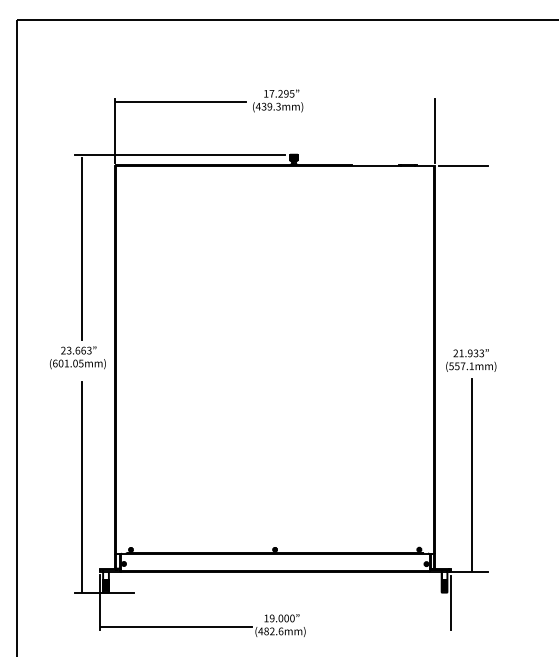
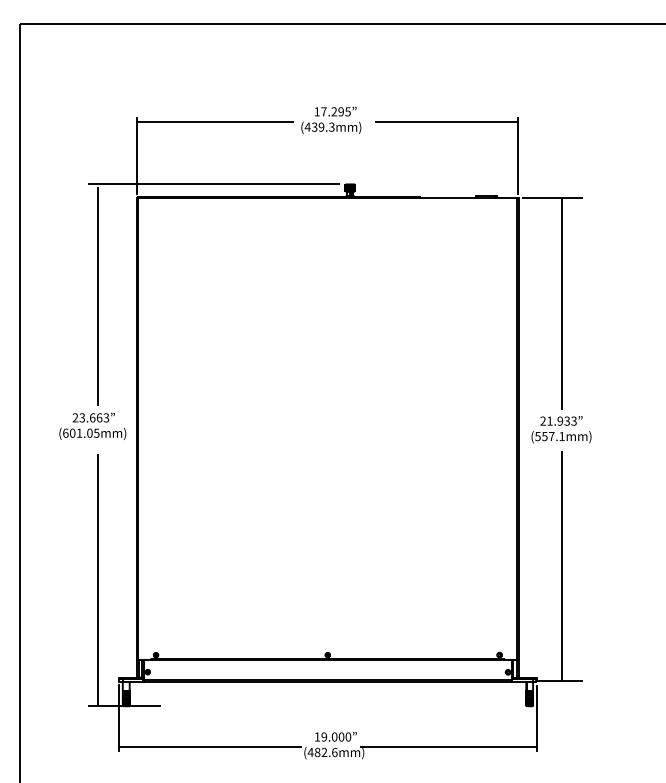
line: (374, 102) -> (446, 122), added
line: (471, 255) -> (561, 304), added
line: (375, 626) -> (447, 746), added

